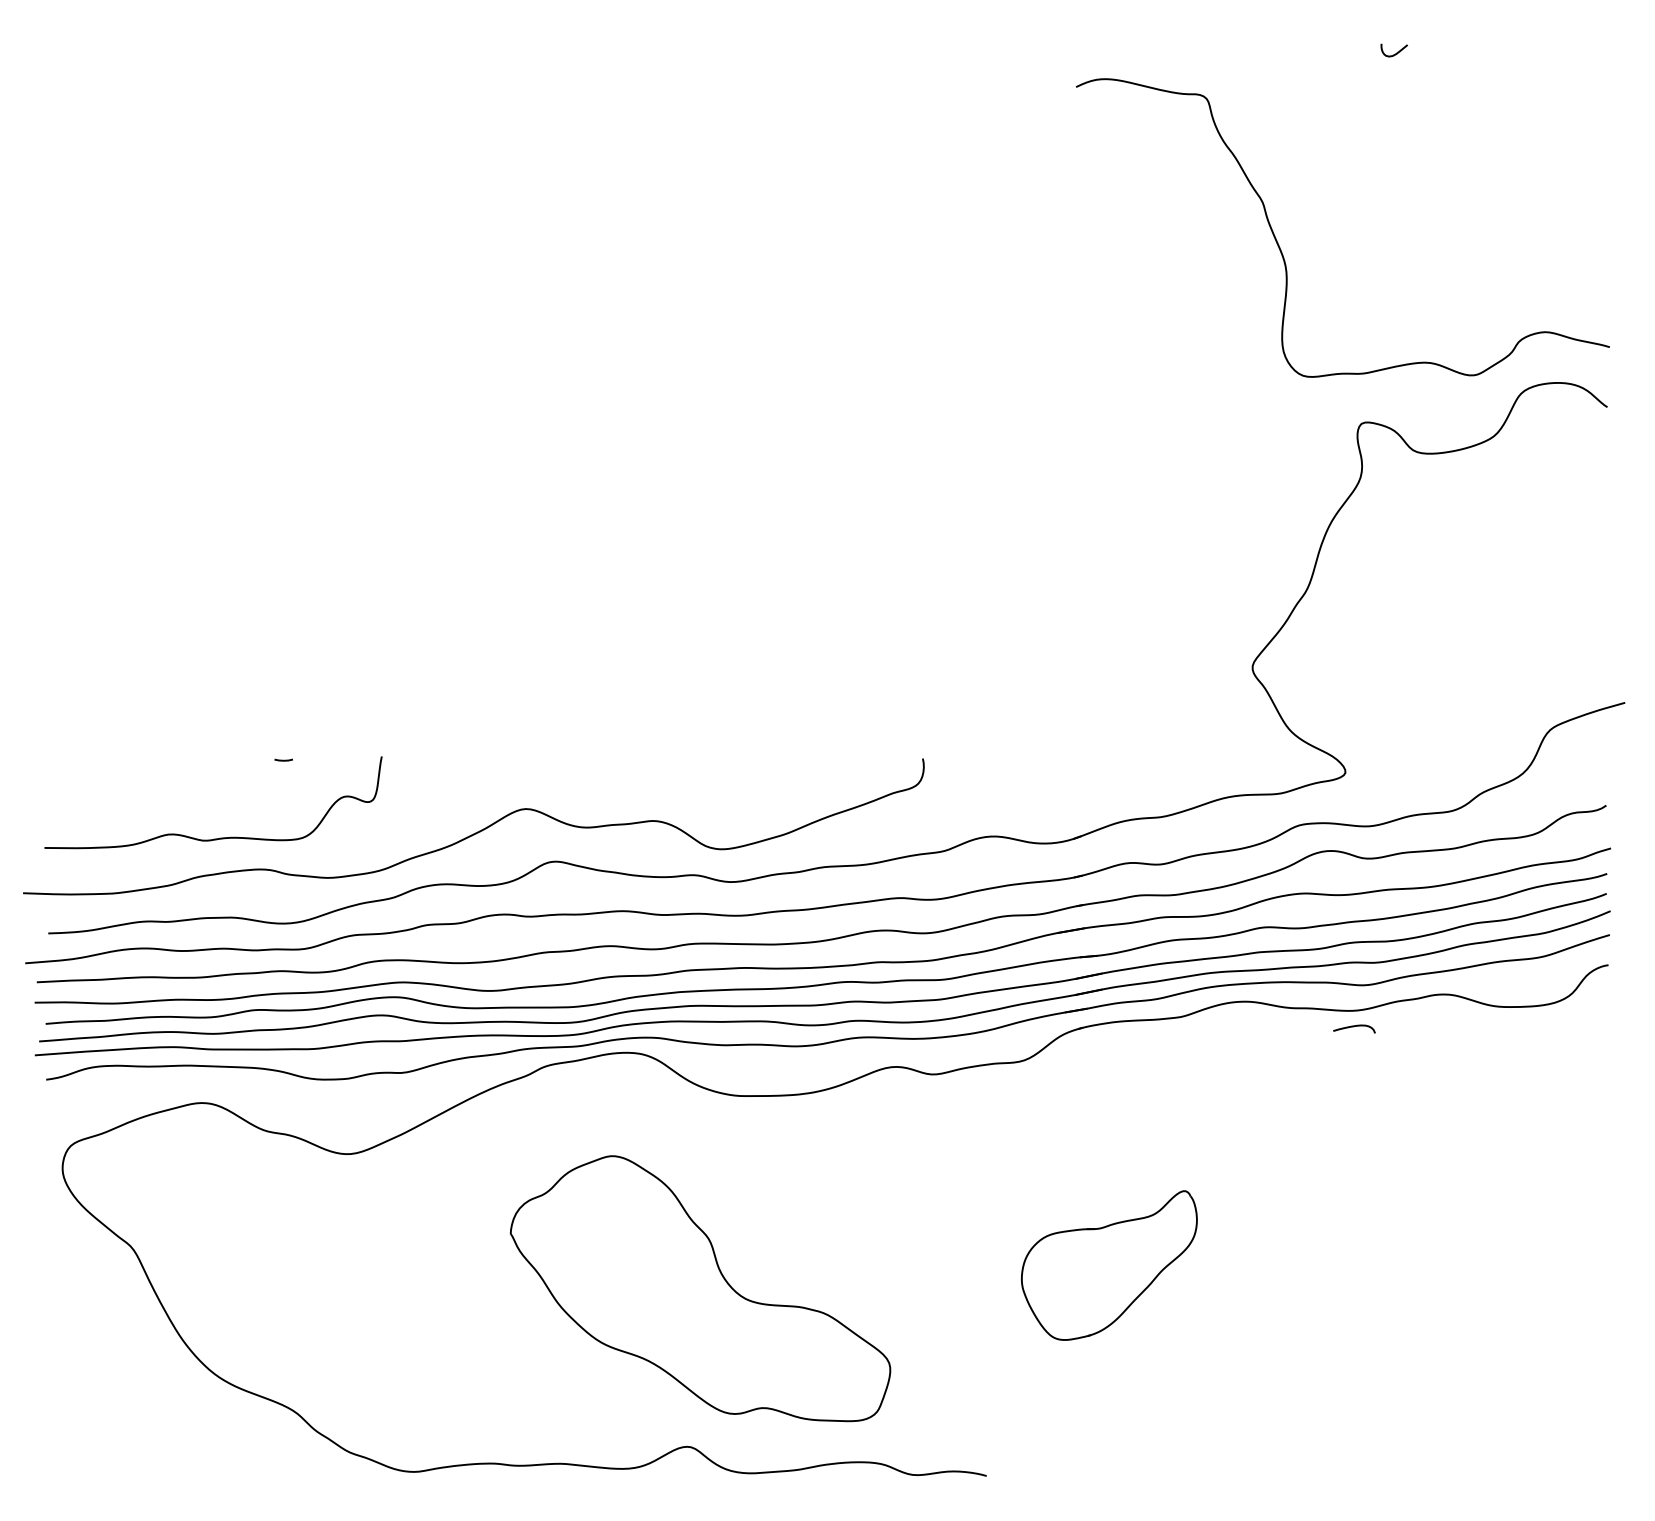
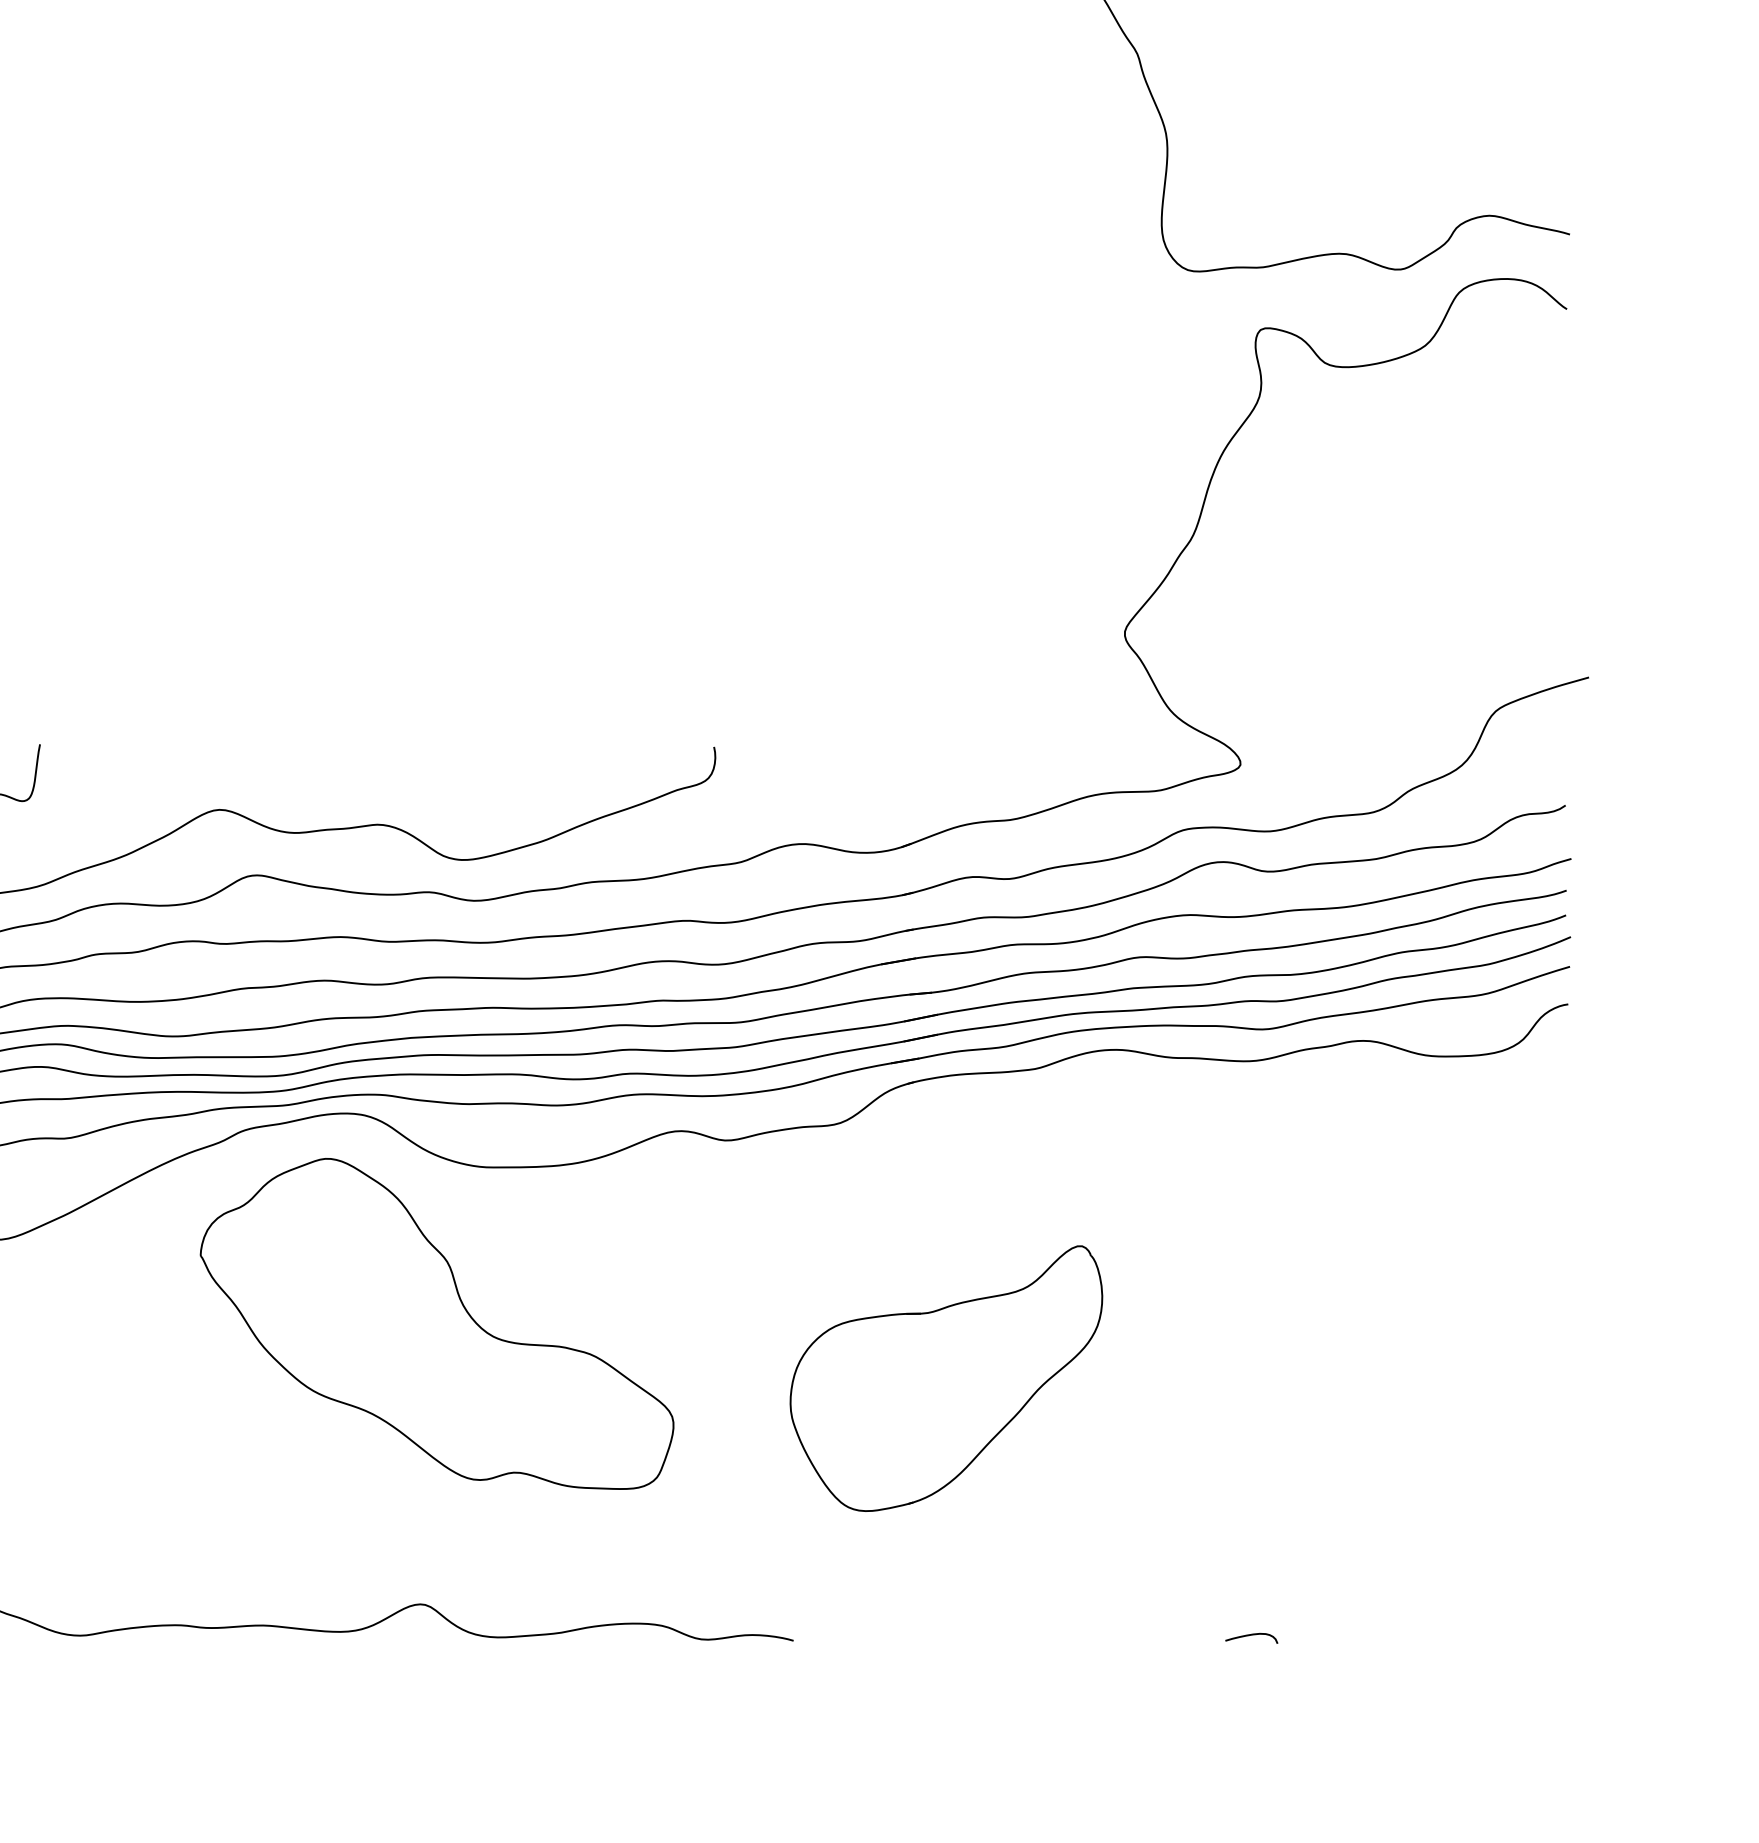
curve: (1354, 1027) -> (1251, 1636), moved
part: (1109, 1265) -> (946, 1378), size x1.43
part: (700, 1288) -> (437, 1323), moved

